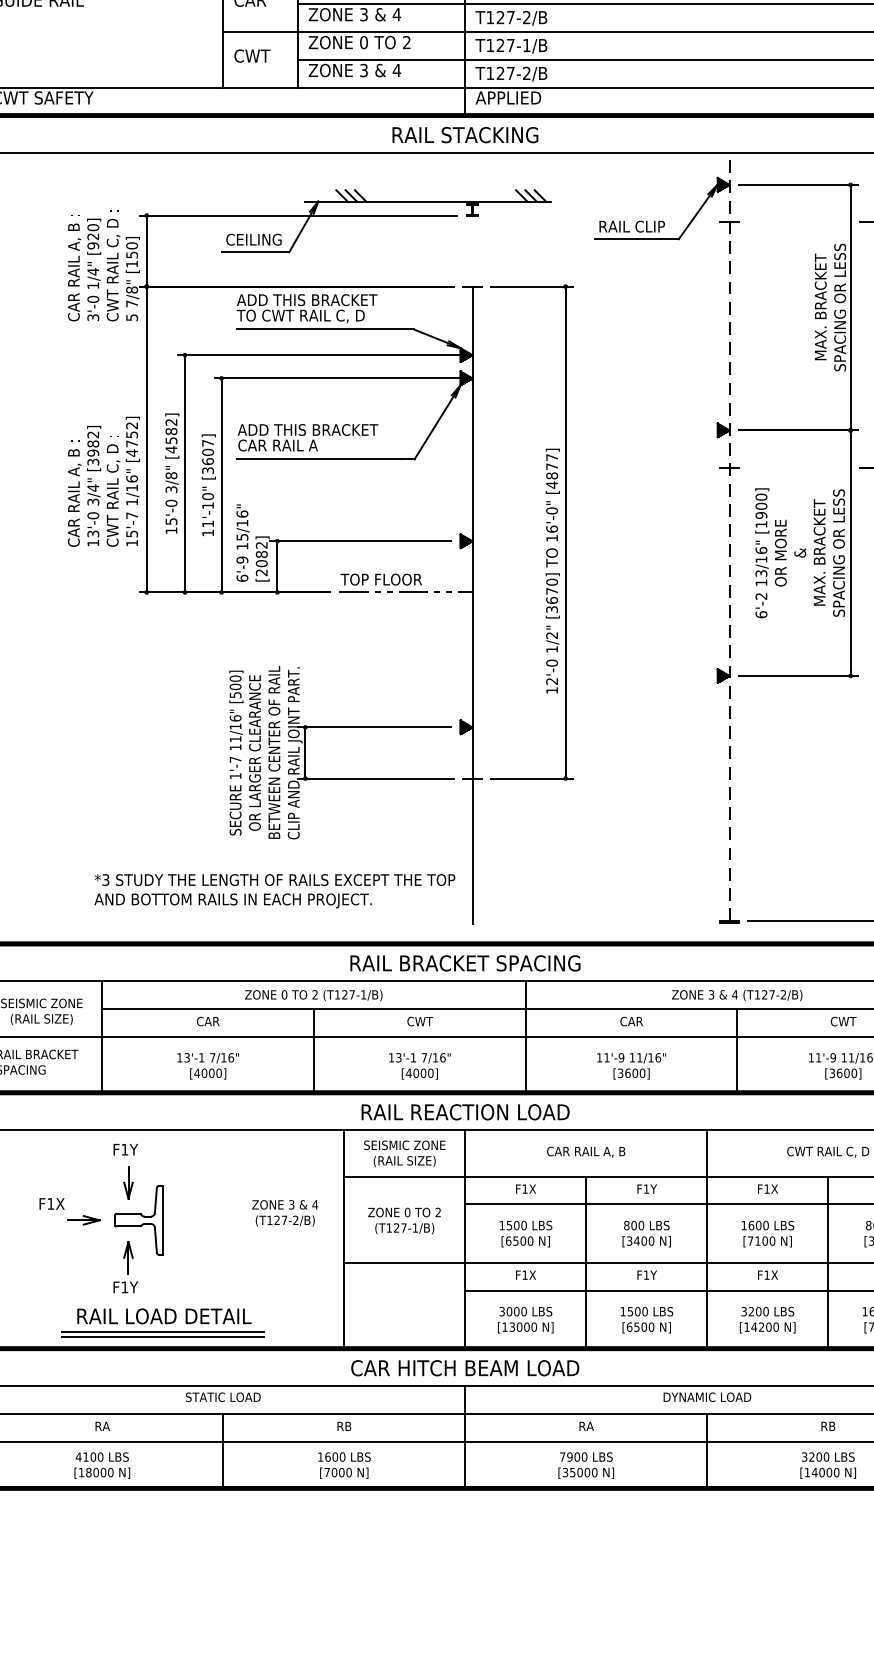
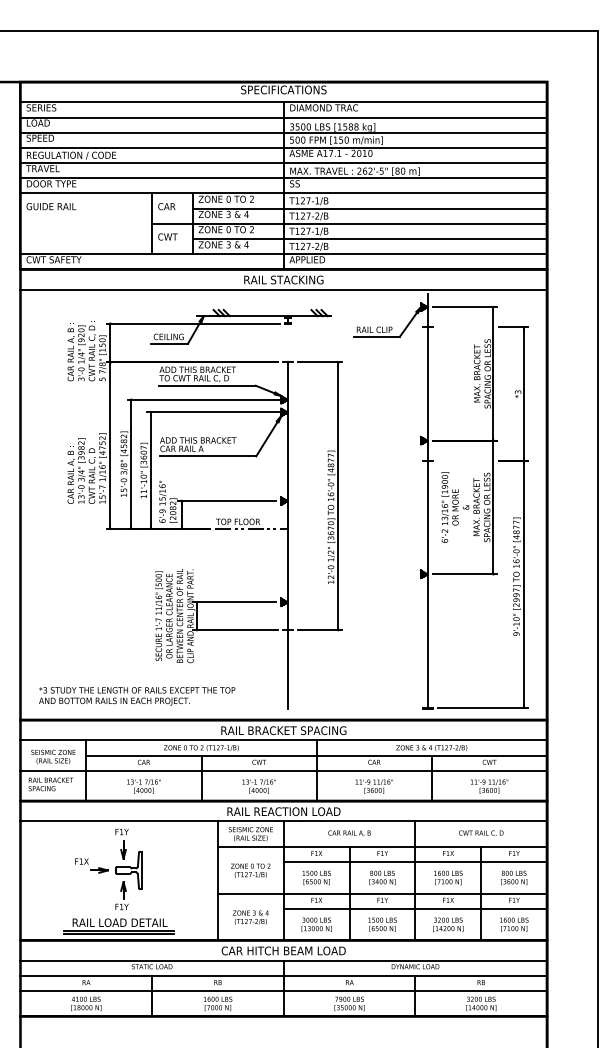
line: (729, 542) -> (427, 501), dashed -> solid
text: (275, 891) -> (137, 696), moved
text: (284, 1213) -> (250, 917), moved
part: (100, 1218) -> (108, 869), moved

